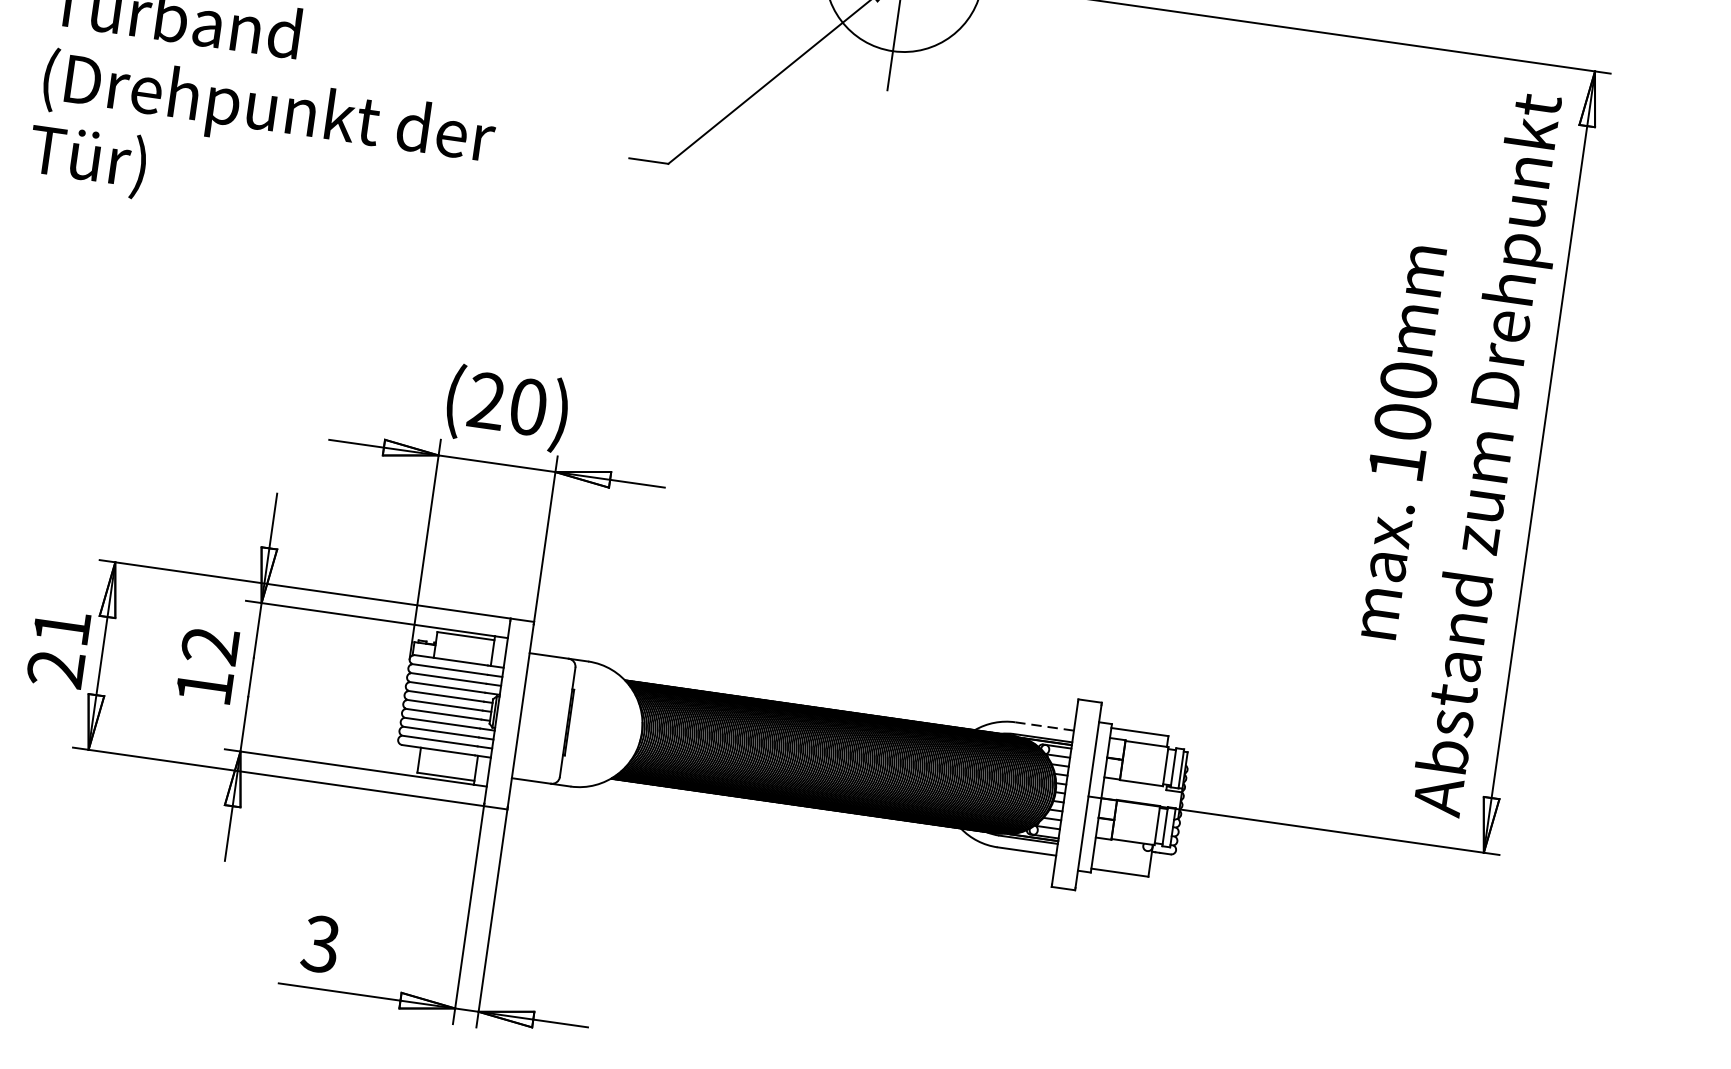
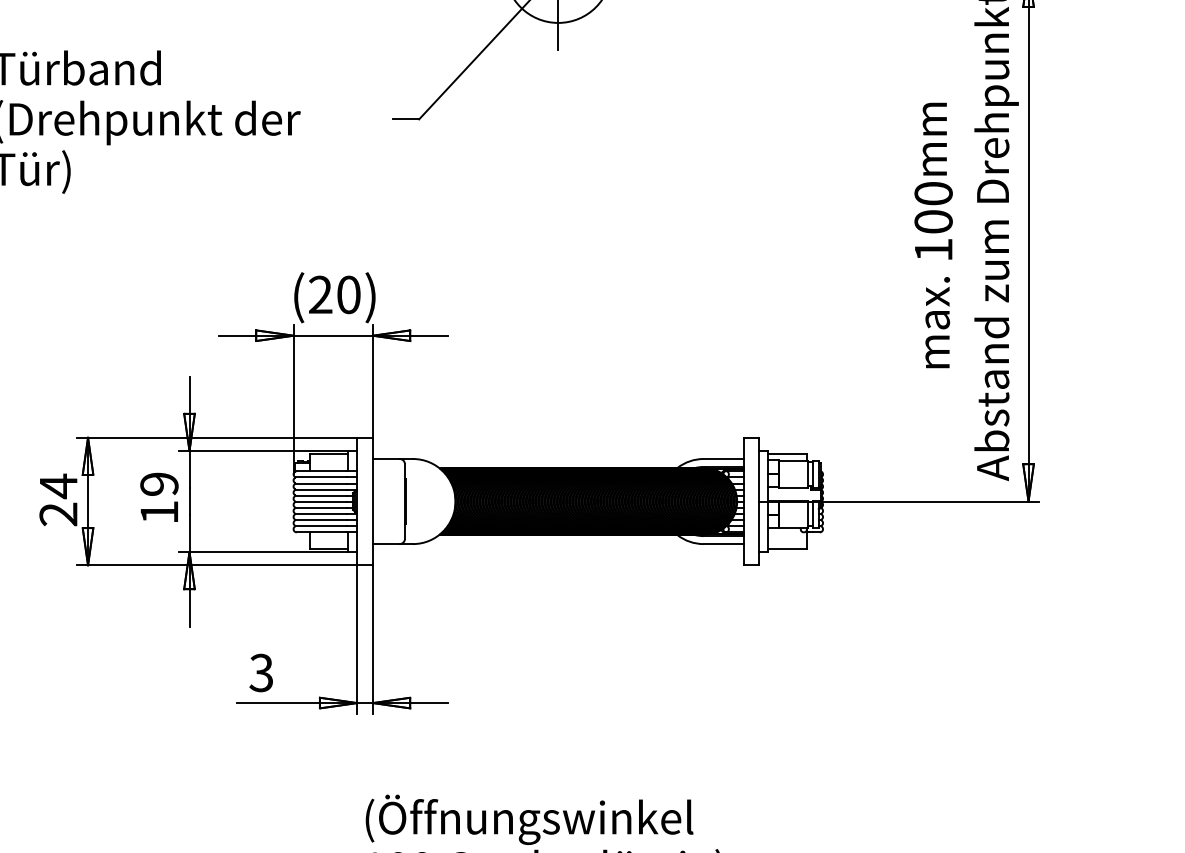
text: (61, 627) -> (58, 486), 21 -> 24
text: (210, 644) -> (159, 483), 12 -> 19
line: (1044, 727) -> (723, 459), dashed -> solid

